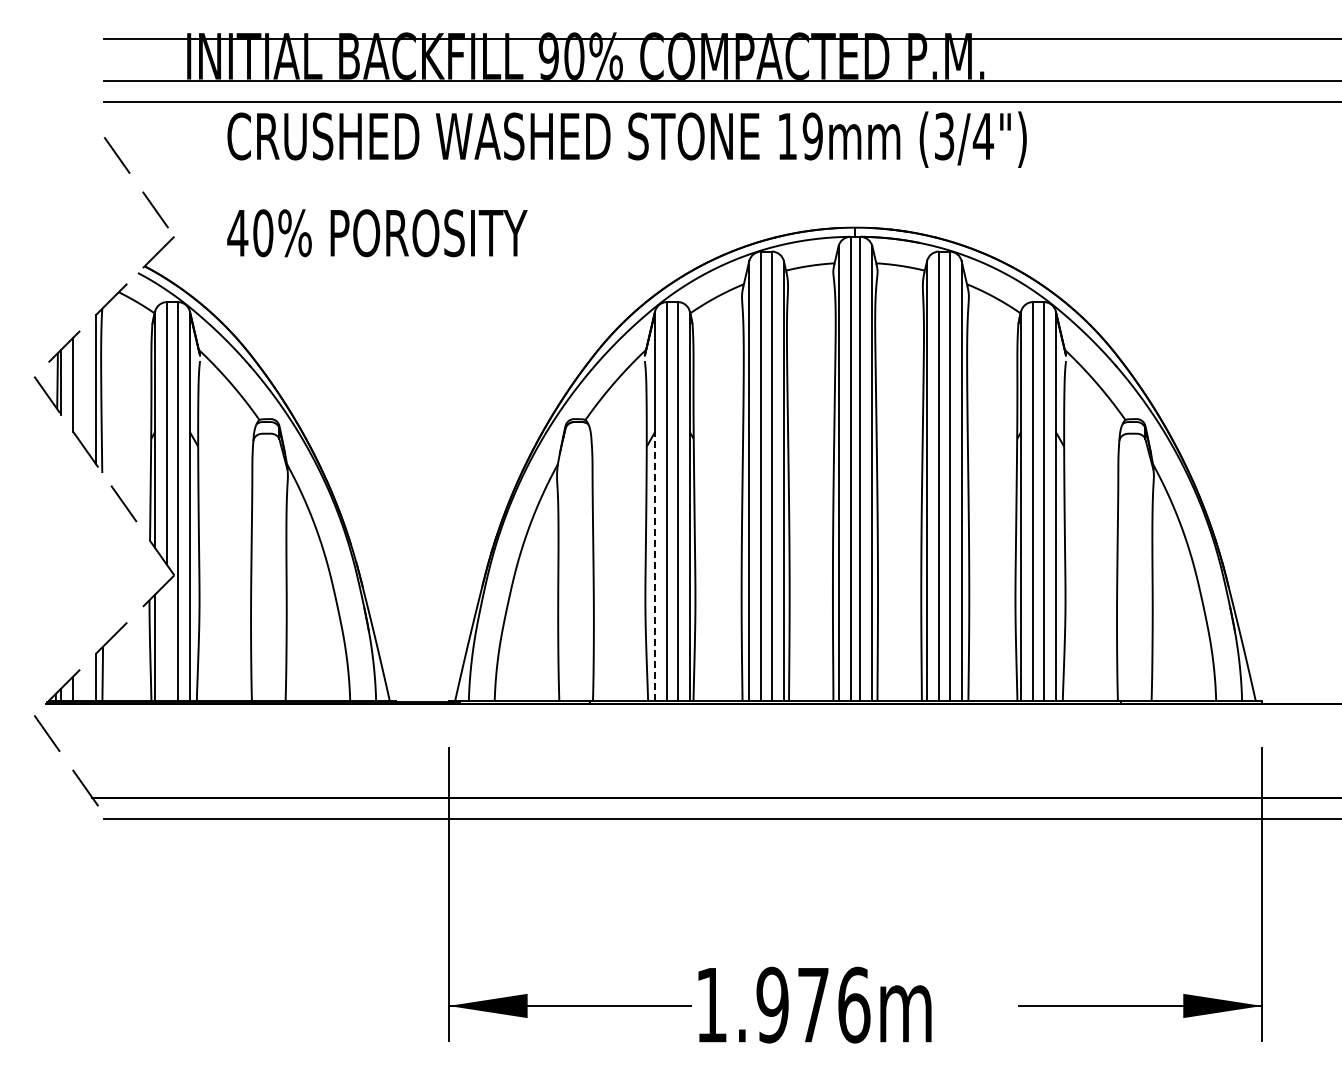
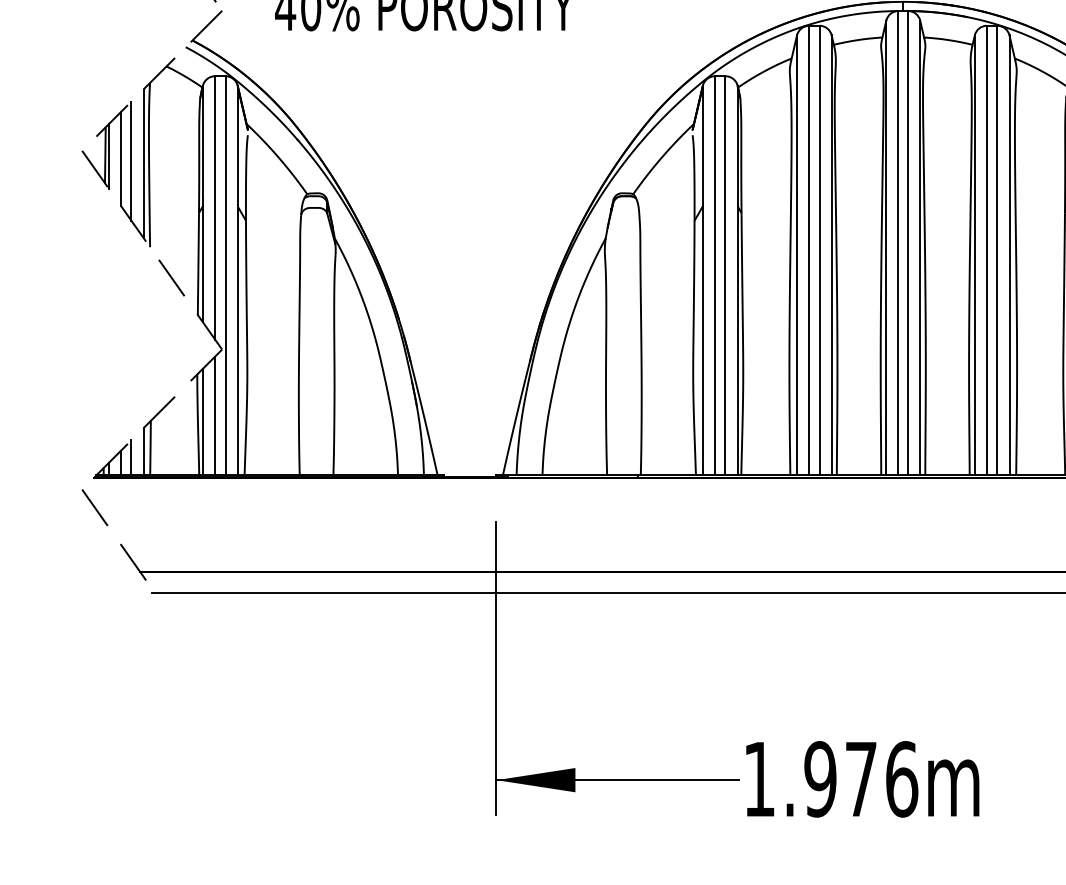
line: (83, 386) -> (131, 160), added
line: (654, 566) -> (702, 340), dashed -> solid
line: (167, 641) -> (215, 415), added
line: (83, 683) -> (131, 457), added

